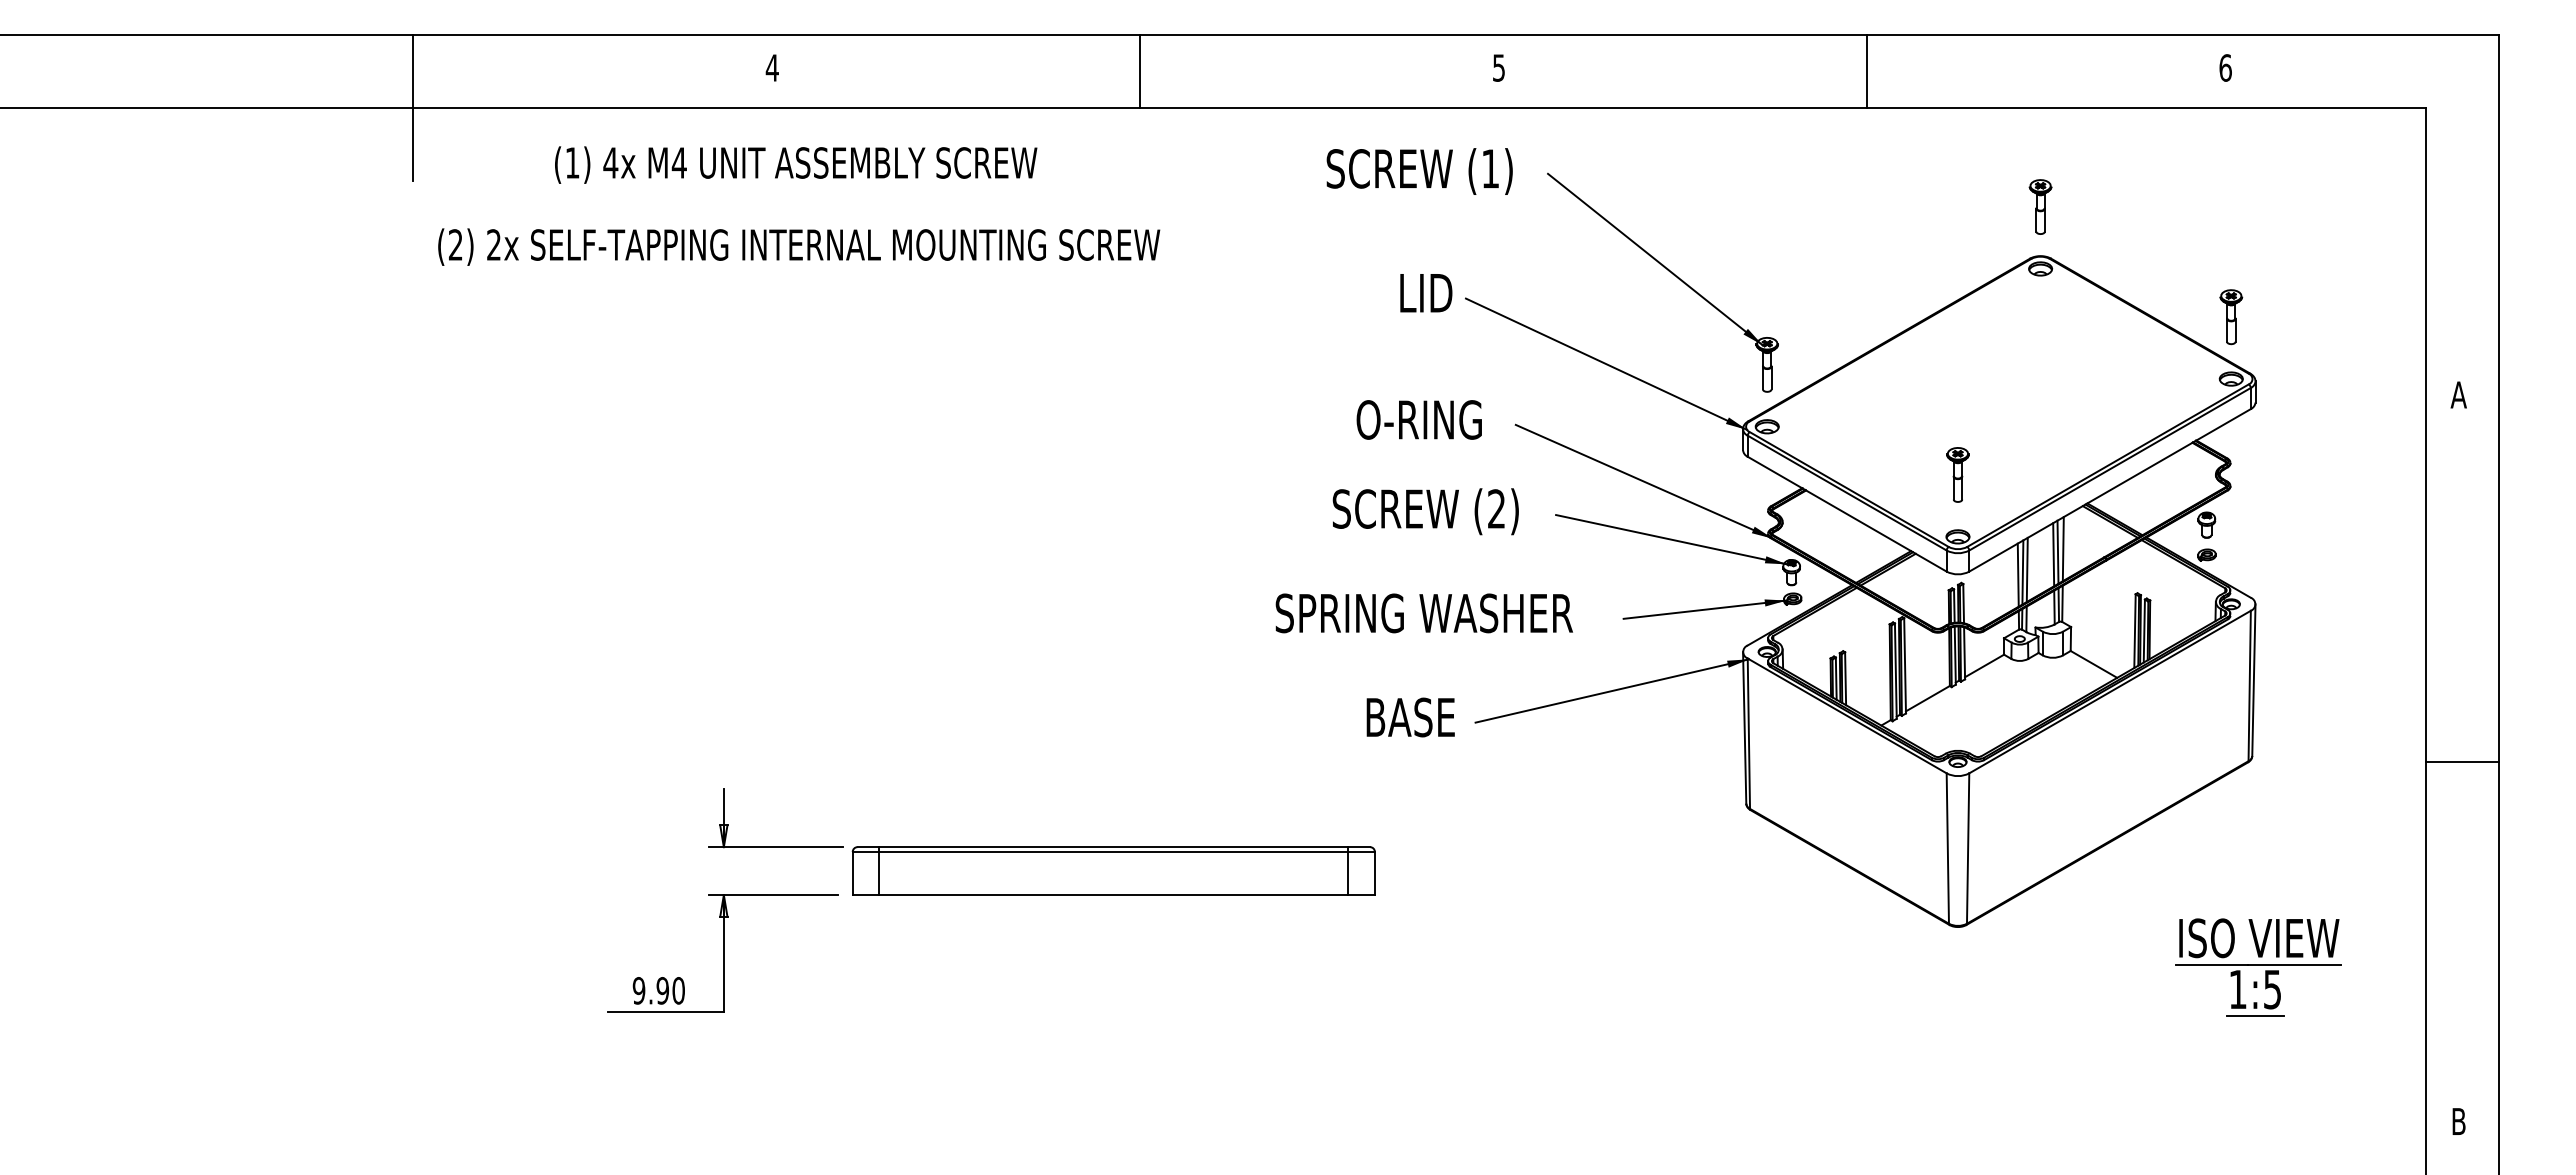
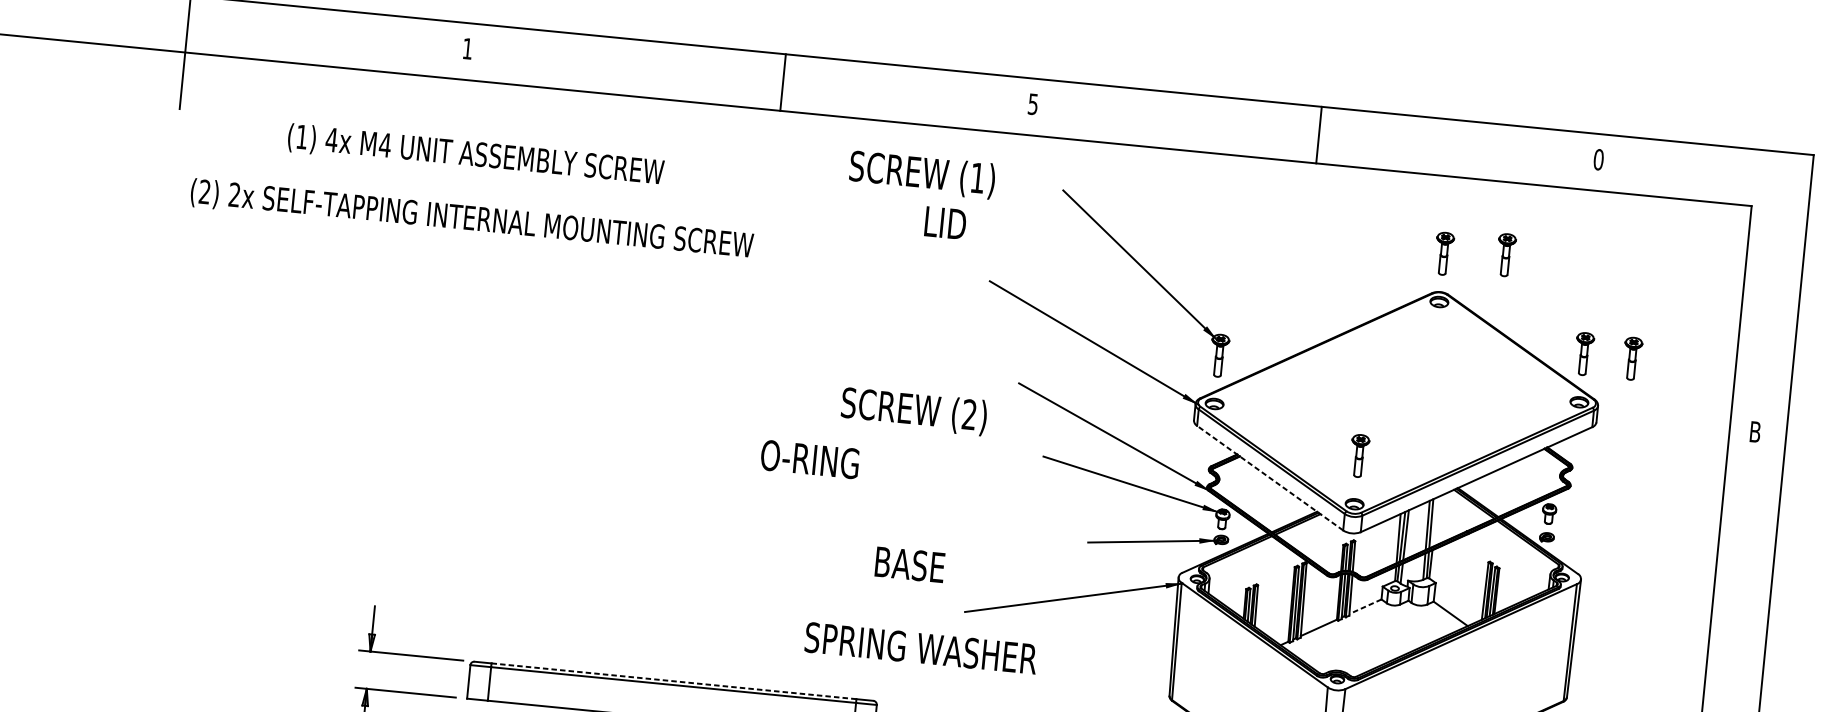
text: (771, 67) -> (467, 48), 4 -> 1
text: (2225, 67) -> (1598, 159), 6 -> 0
line: (1139, 71) -> (782, 82), moved
text: (1419, 171) -> (922, 174), moved
part: (2119, 200) -> (1506, 254), added
text: (799, 205) -> (475, 187), moved
text: (1426, 293) -> (945, 223), moved
part: (2293, 317) -> (1632, 359), added
text: (2458, 394) -> (1755, 431), A -> B
text: (1418, 419) -> (809, 459), moved
text: (1425, 511) -> (913, 411), moved
line: (1847, 514) -> (1270, 478), solid -> dashed
line: (2062, 549) -> (1435, 522), removed
text: (1423, 613) -> (920, 648), moved
line: (1984, 665) -> (1365, 606), solid -> dashed
text: (1410, 717) -> (909, 564), moved
line: (1114, 847) -> (674, 681), solid -> dashed

